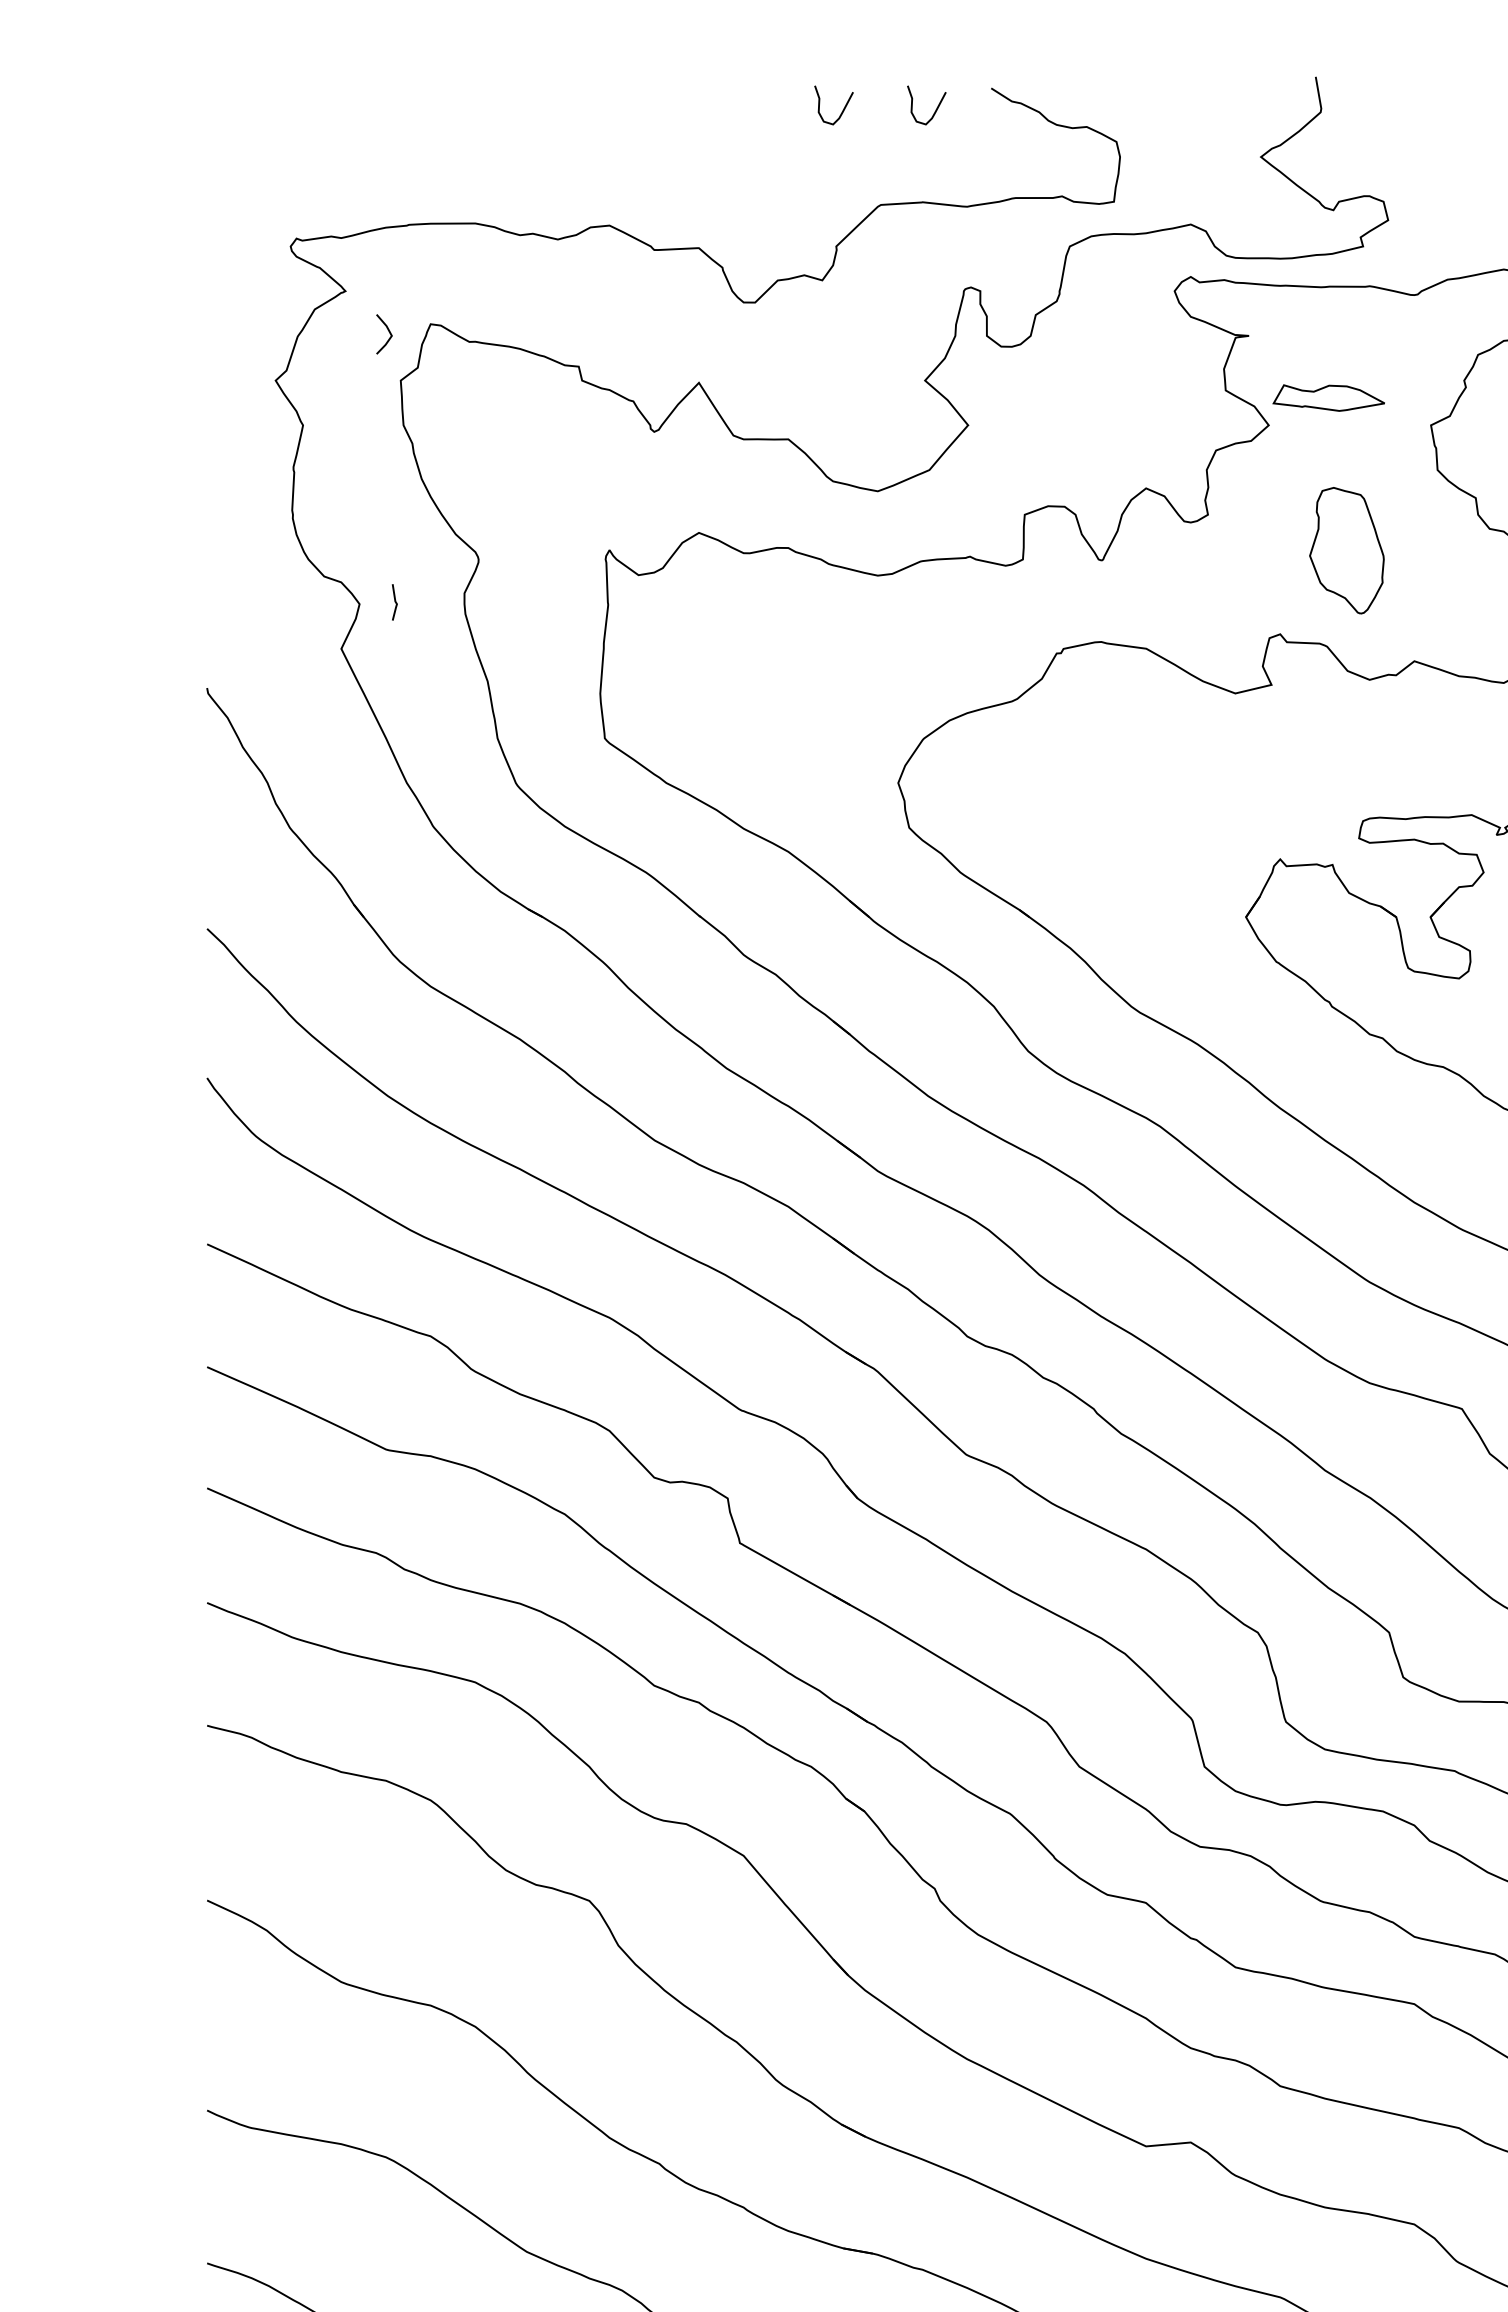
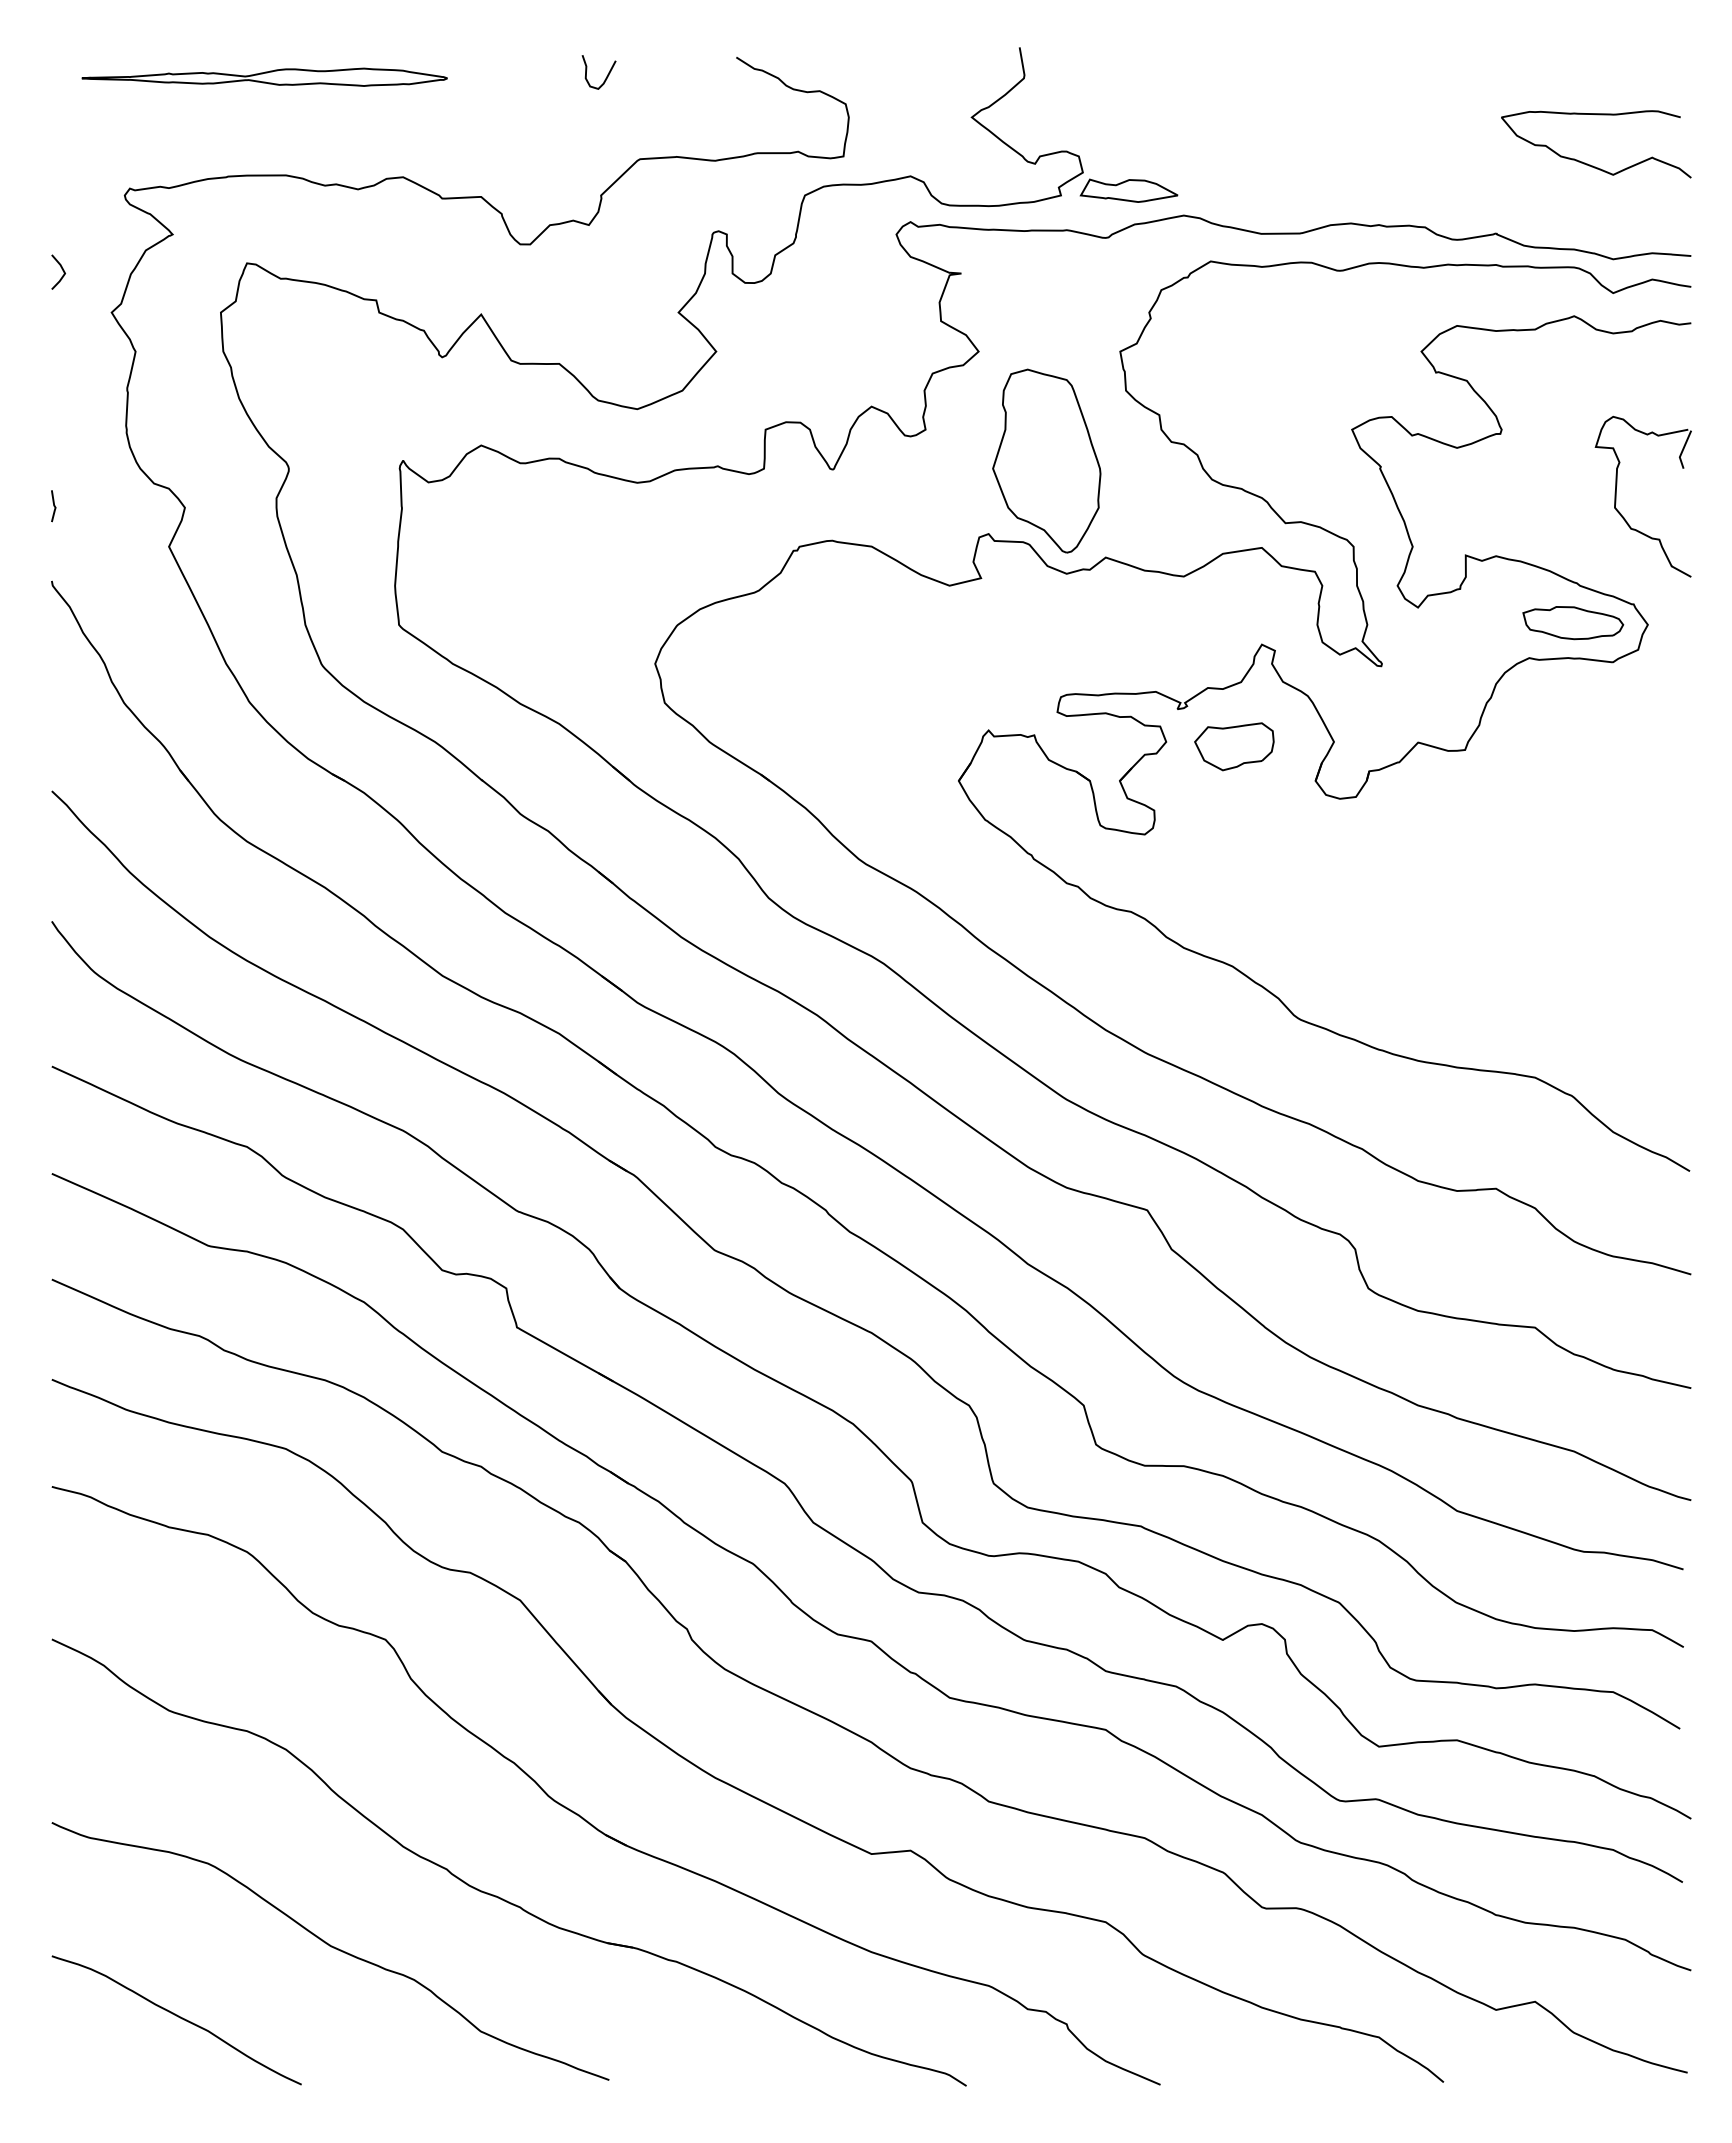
part: (450, 110) -> (264, 76), added
curve: (935, 110) -> (687, 76), removed
line: (387, 331) -> (61, 269), moved
part: (1328, 397) -> (1128, 190), moved
part: (1346, 550) -> (1046, 460), size x1.67
line: (394, 602) -> (53, 506), moved

